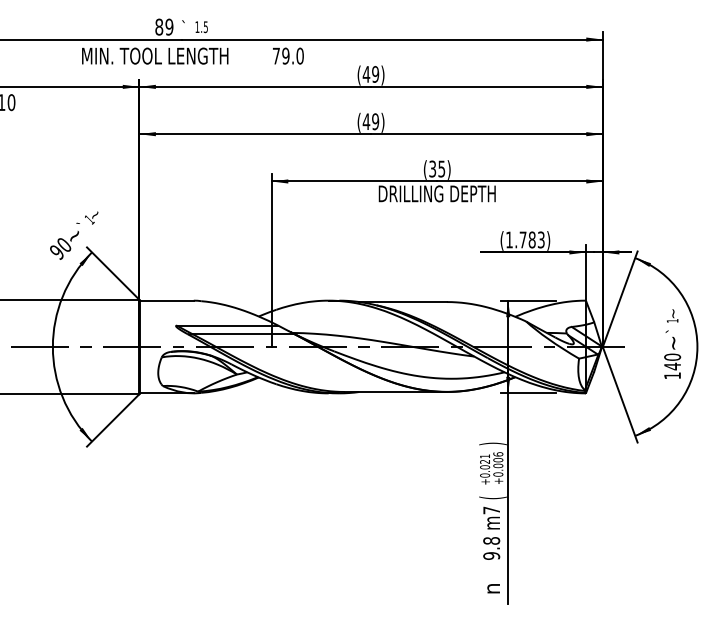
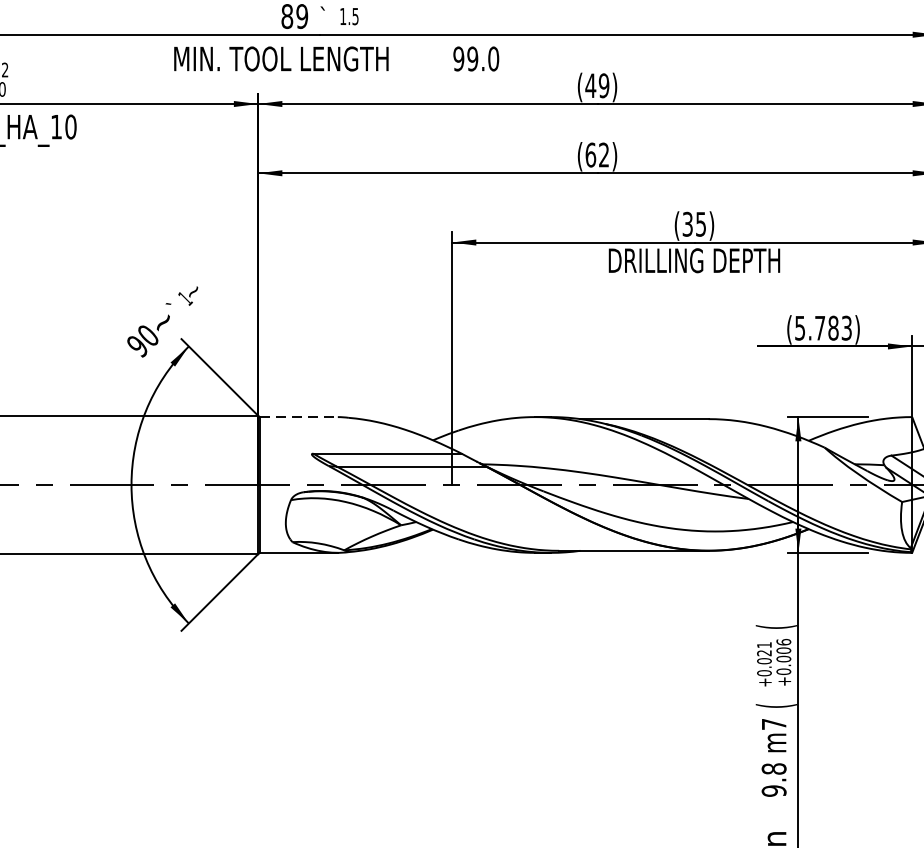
text: (276, 55) -> (458, 58), 79.0 -> 99.0
text: (370, 121) -> (596, 154), (49) -> (62)
text: (509, 239) -> (800, 327), (1.783) -> (5.783)
line: (167, 300) -> (299, 416), solid -> dashed
text: (492, 443) -> (775, 626), ) -> (

